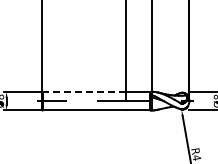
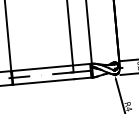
line: (84, 91) -> (42, 68), dashed -> solid

